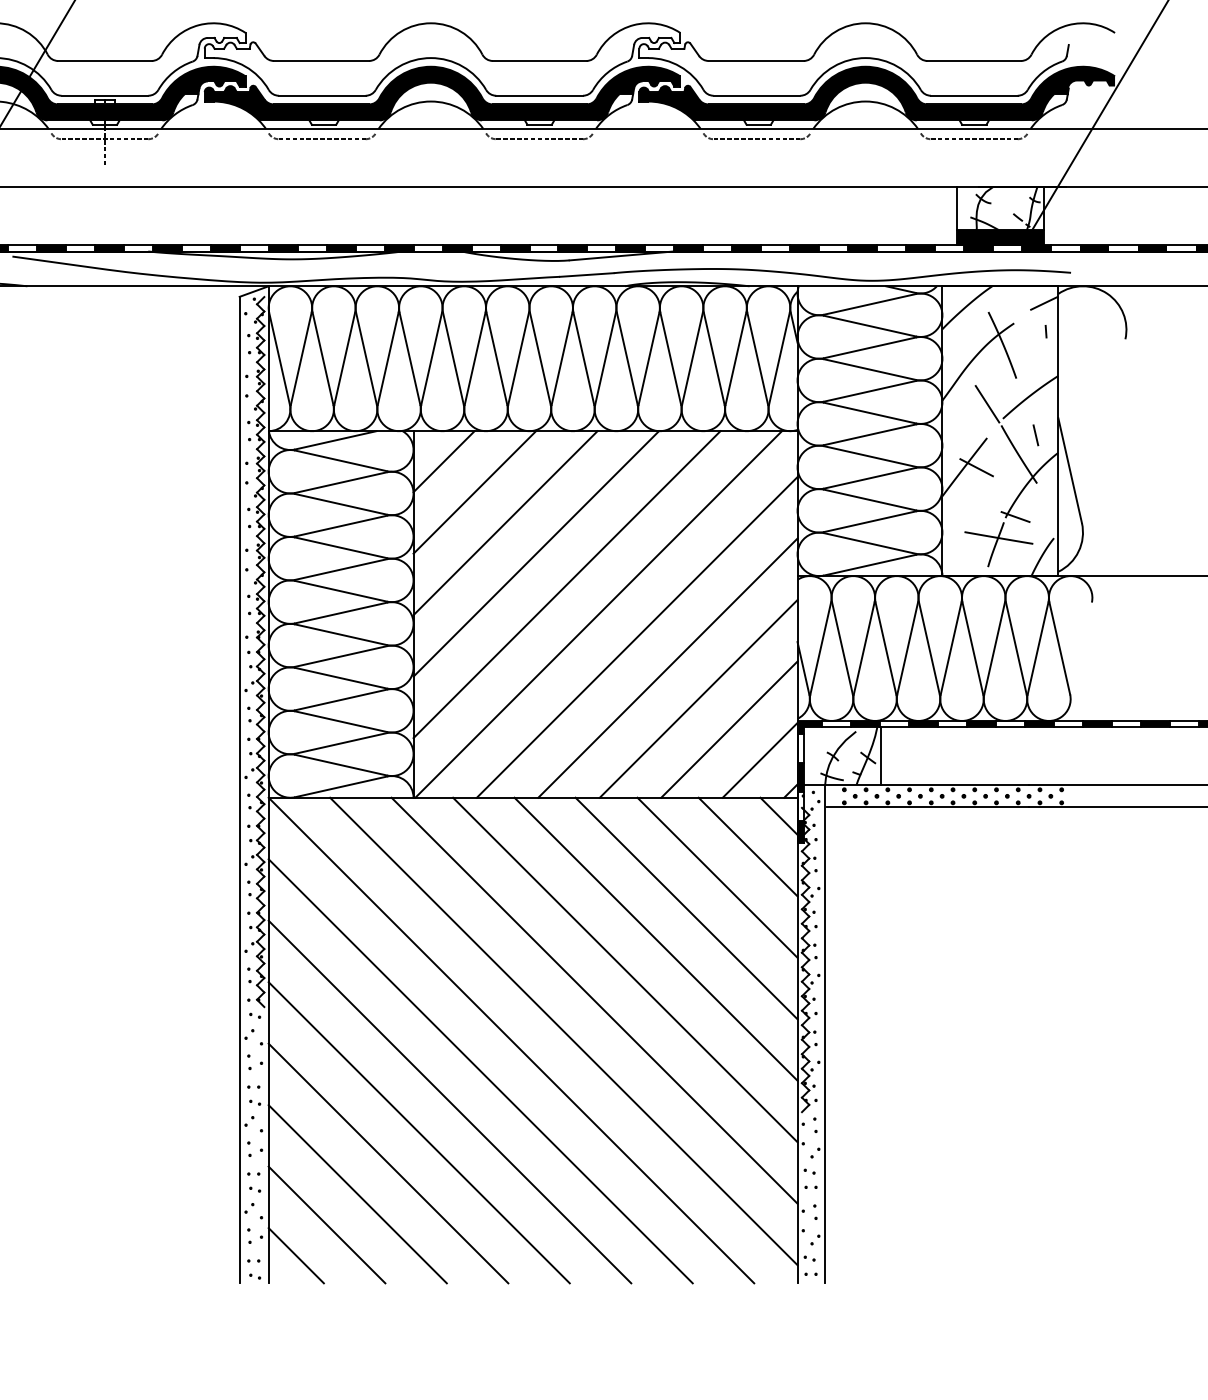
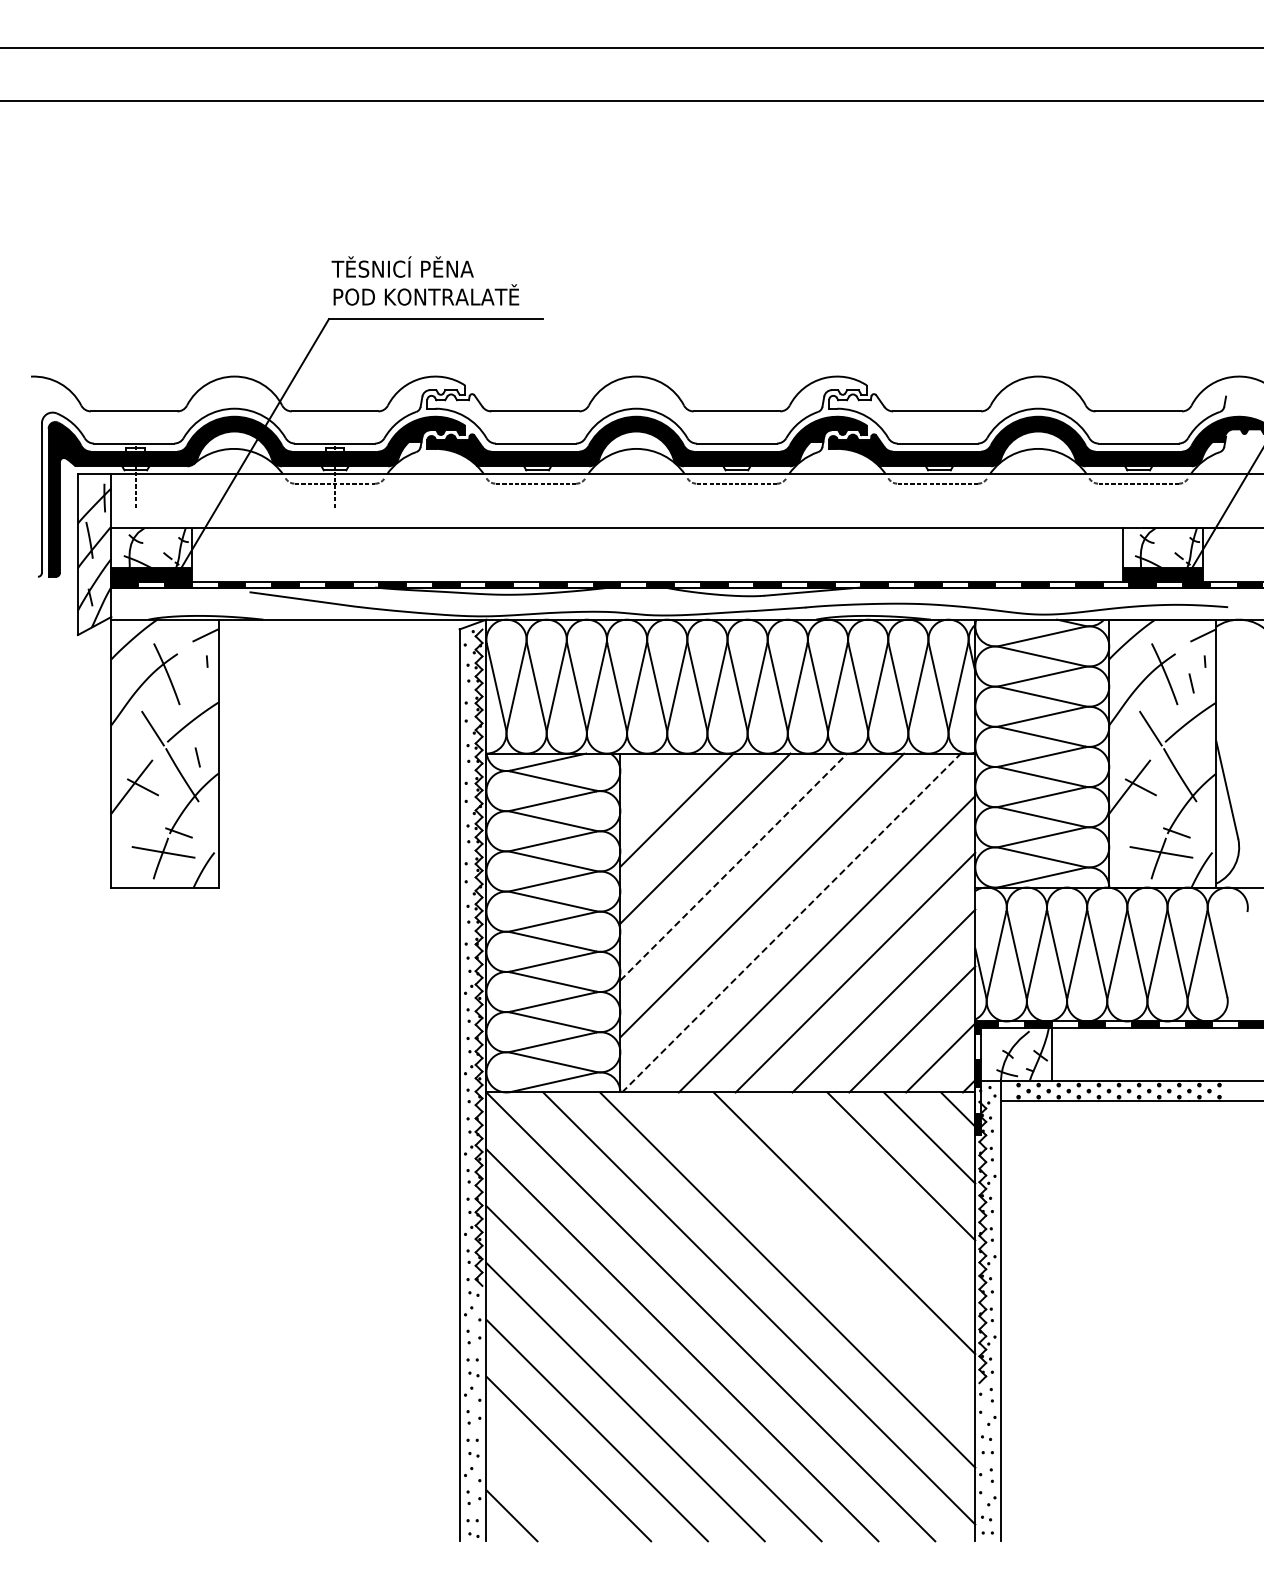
line: (1035, 435) -> (1191, 683), moved
line: (443, 461) -> (648, 781), removed
line: (537, 553) -> (734, 866), solid -> dashed
line: (598, 614) -> (791, 923), solid -> dashed
line: (686, 908) -> (872, 1194), removed
line: (624, 969) -> (815, 1251), removed
line: (327, 1225) -> (540, 1487), removed

